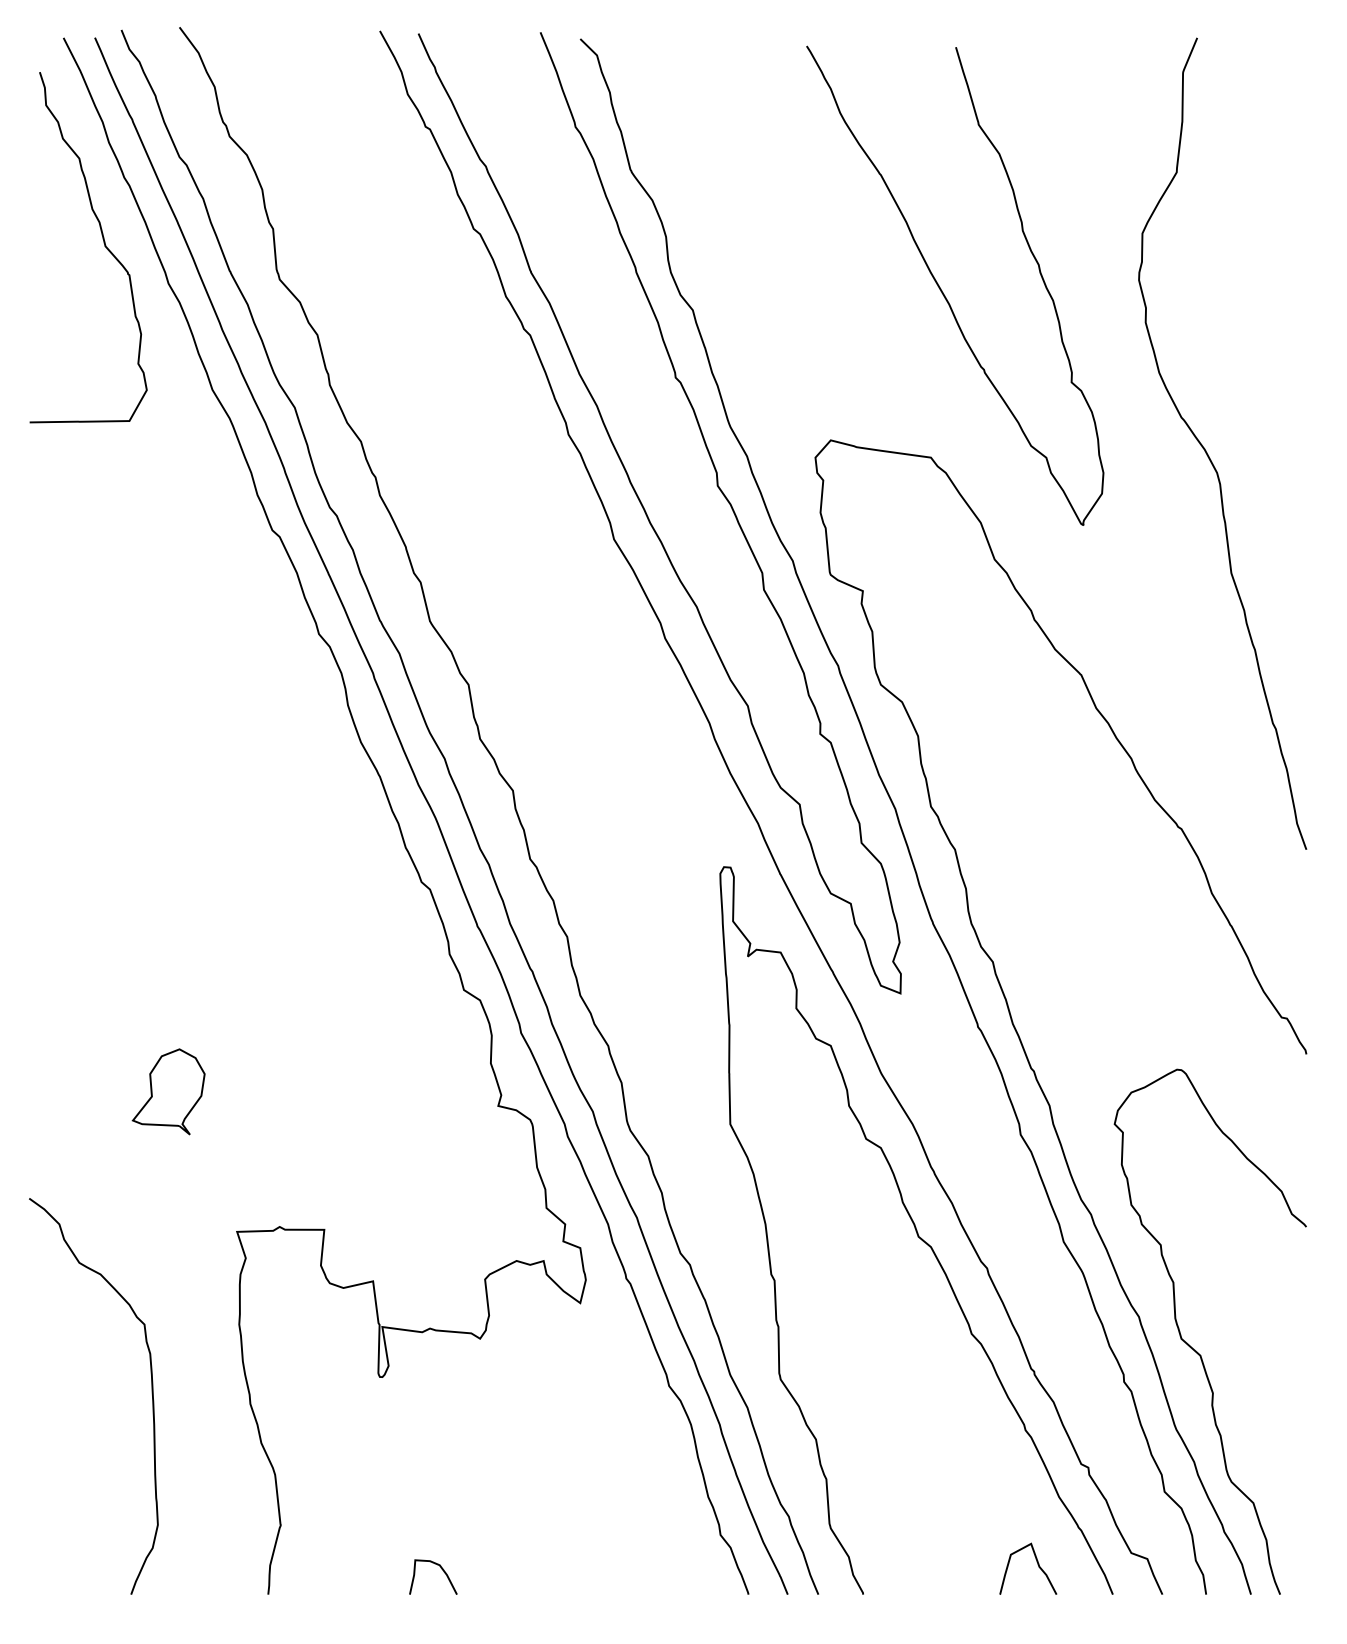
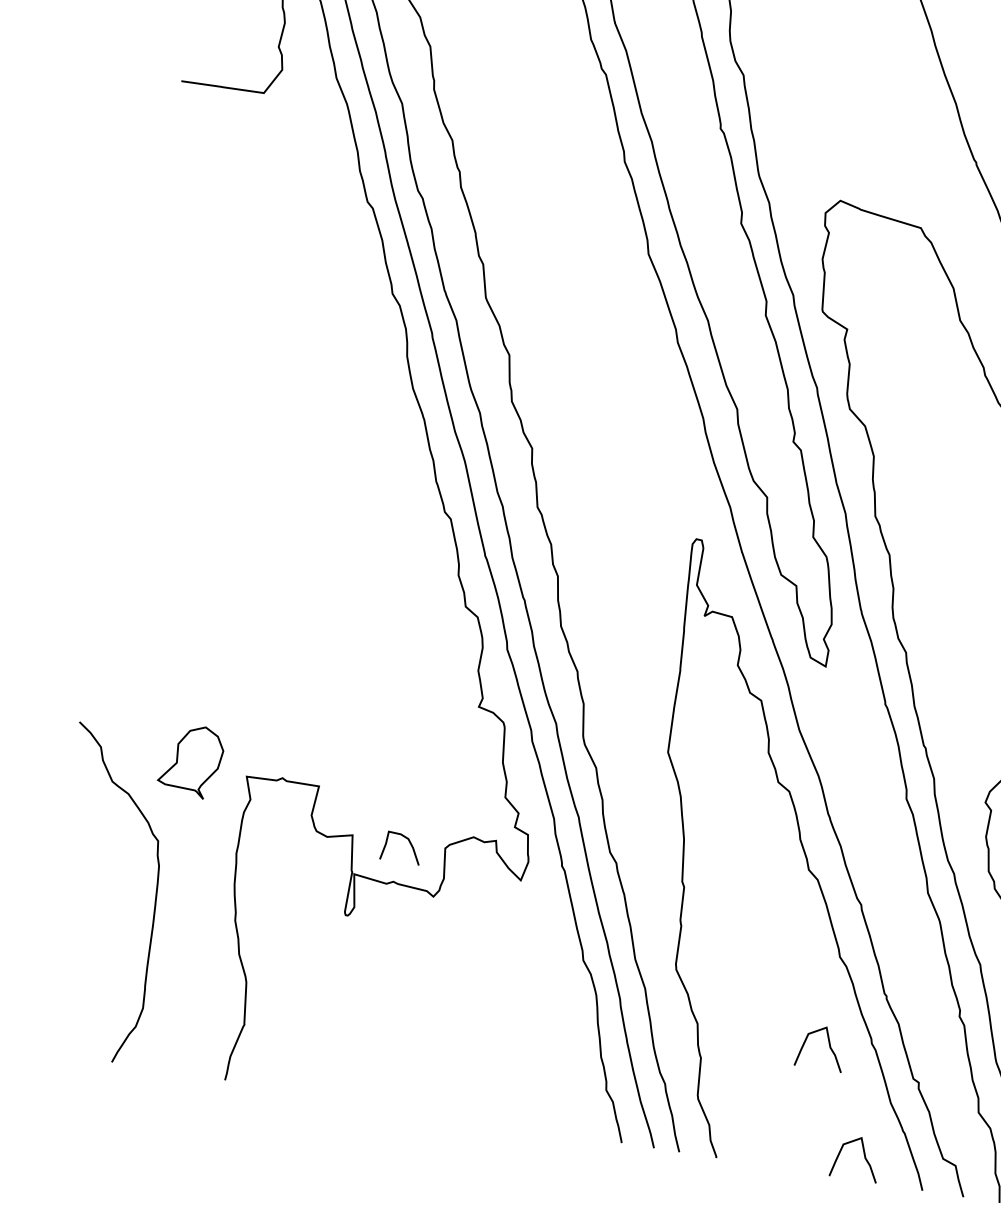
part: (168, 1091) -> (191, 760), moved
curve: (975, 1440) -> (829, 1045), added
curve: (441, 1569) -> (409, 842), moved

